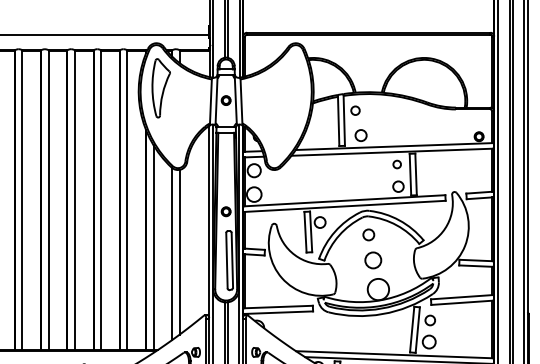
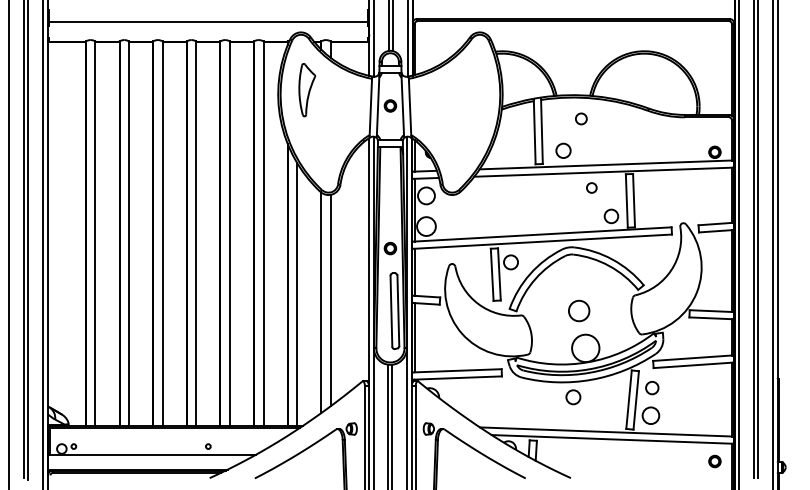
part: (161, 87) -> (307, 89), size x0.7
circle: (355, 110) -> (581, 118), moved
circle: (396, 164) -> (591, 187), moved
circle: (368, 235) -> (573, 397), moved

